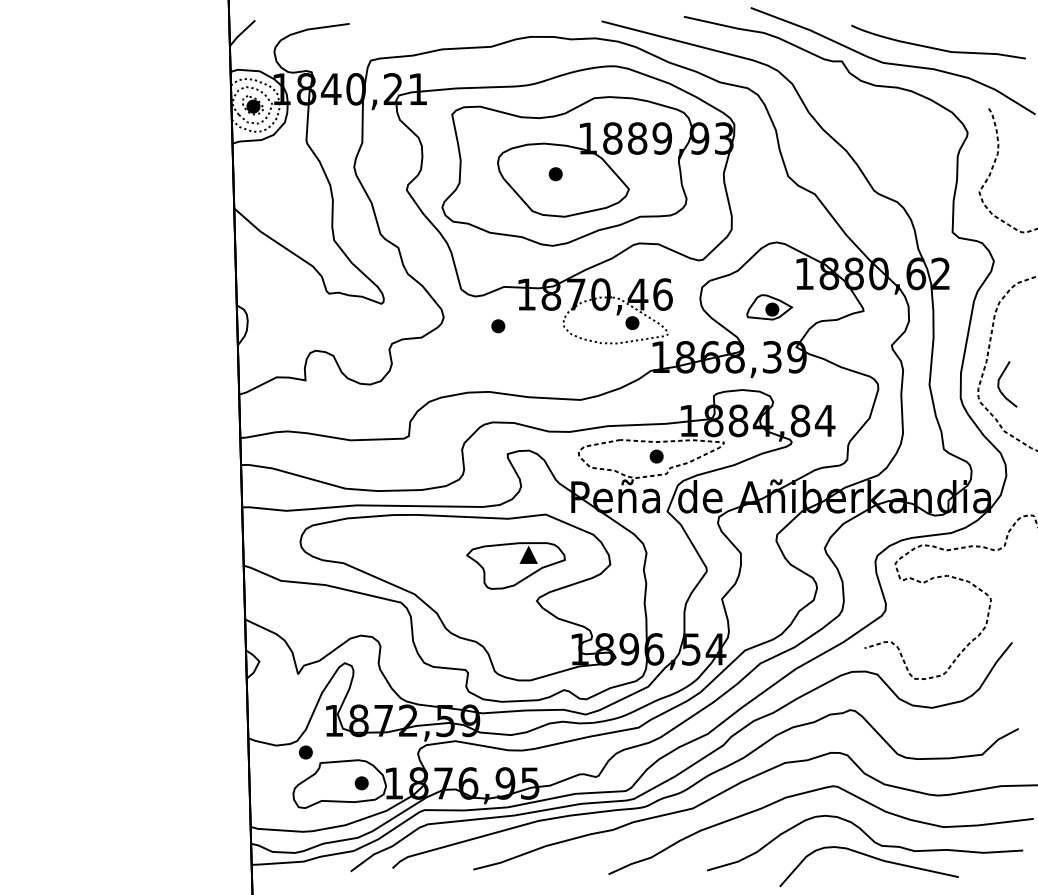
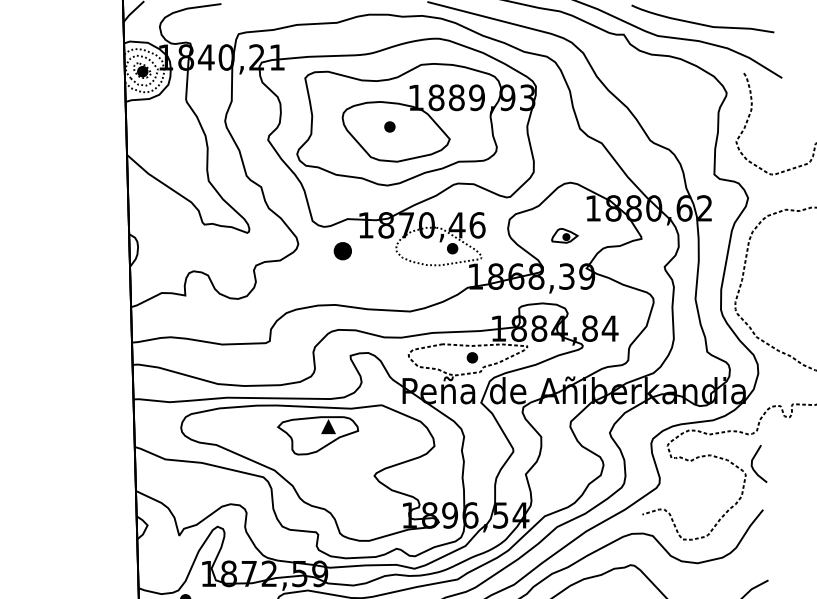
part: (769, 307) -> (564, 235), size x0.7
part: (498, 326) -> (343, 251), size x1.6
curve: (999, 384) -> (752, 464), moved
part: (515, 565) -> (317, 435), moved

